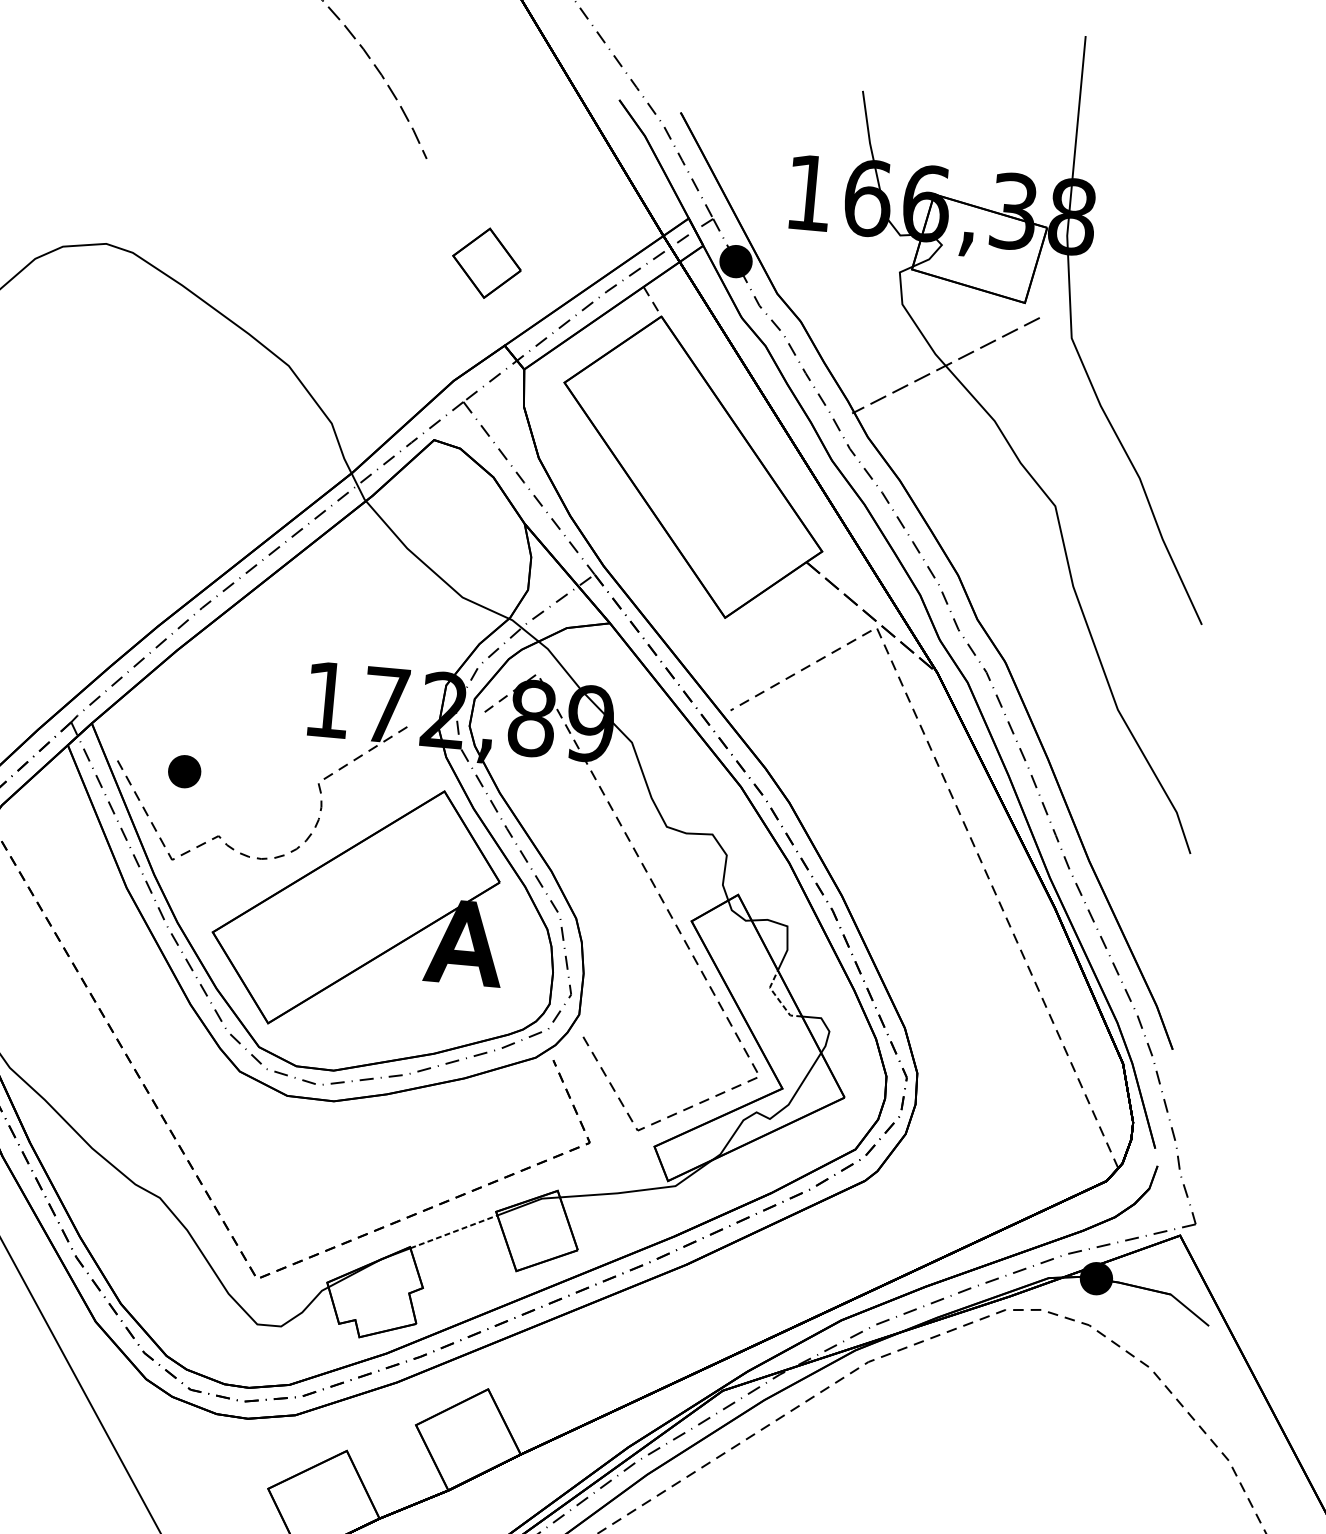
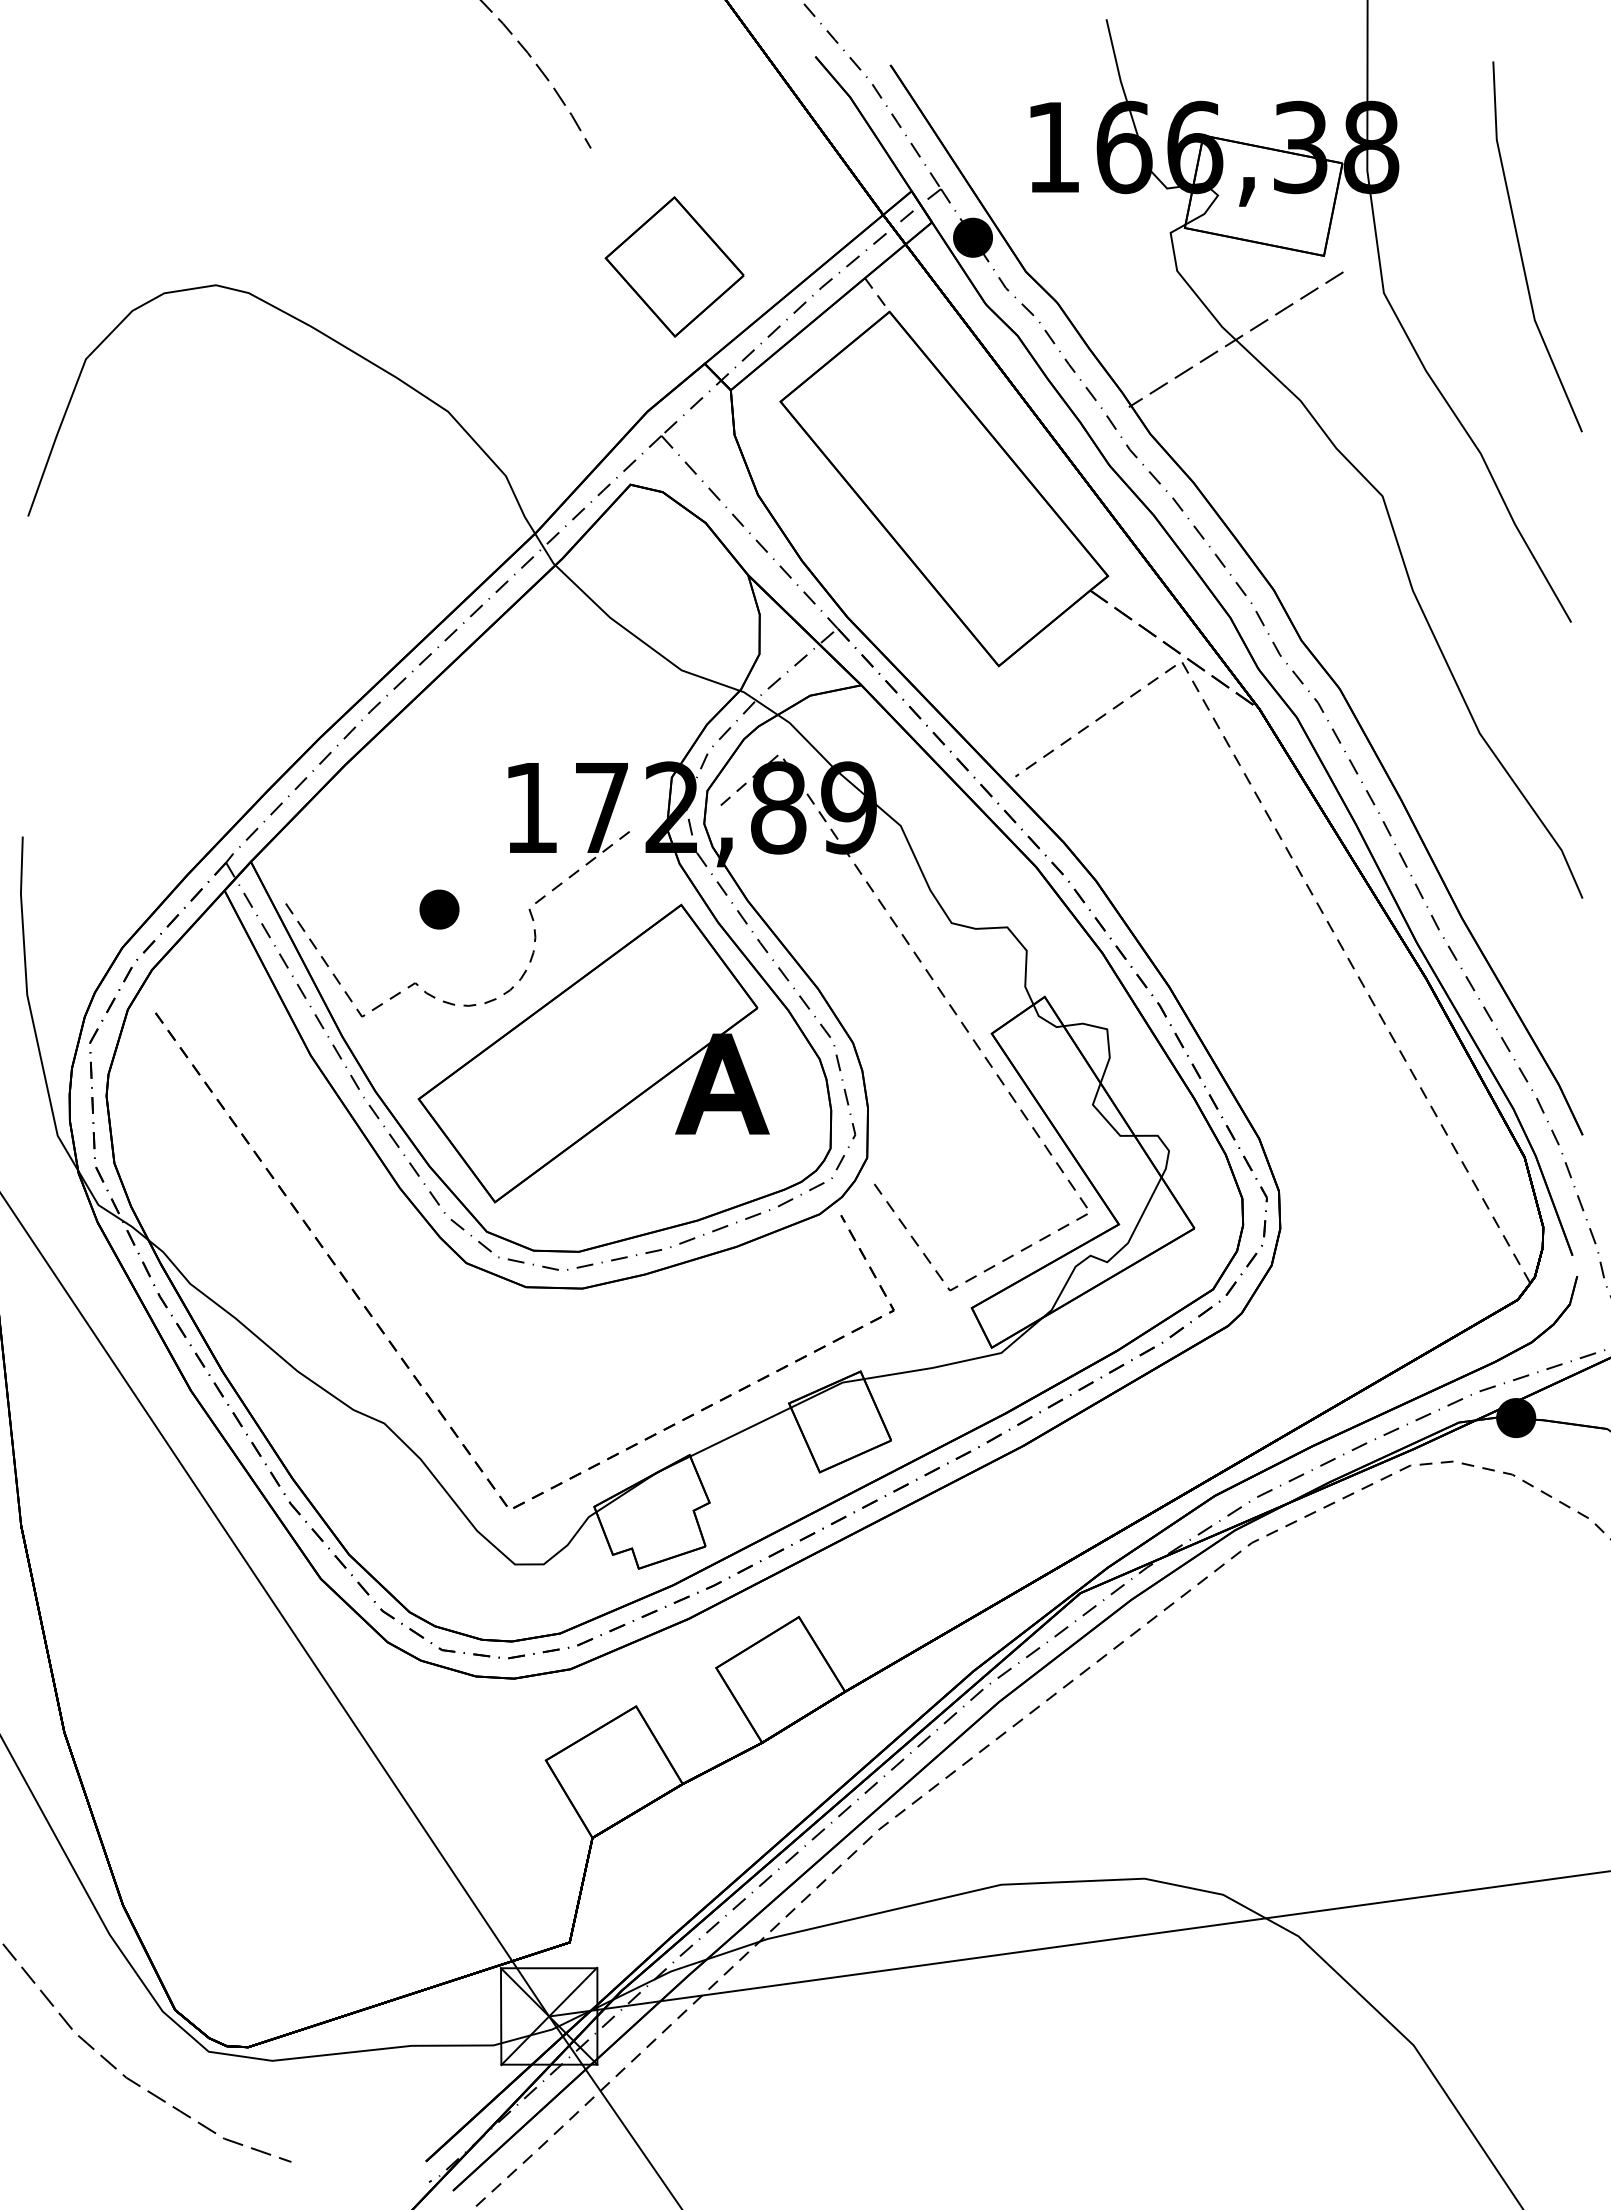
part: (486, 262) -> (674, 266), size x1.67
line: (1188, 314) -> (1521, 251), added
part: (184, 771) -> (439, 909), moved
line: (777, 999) -> (1103, 1117), dashed -> solid
line: (453, 1232) -> (740, 1432), dashed -> solid

